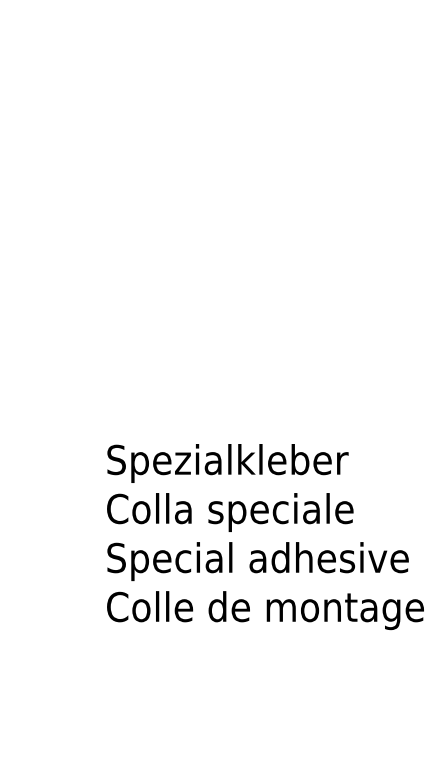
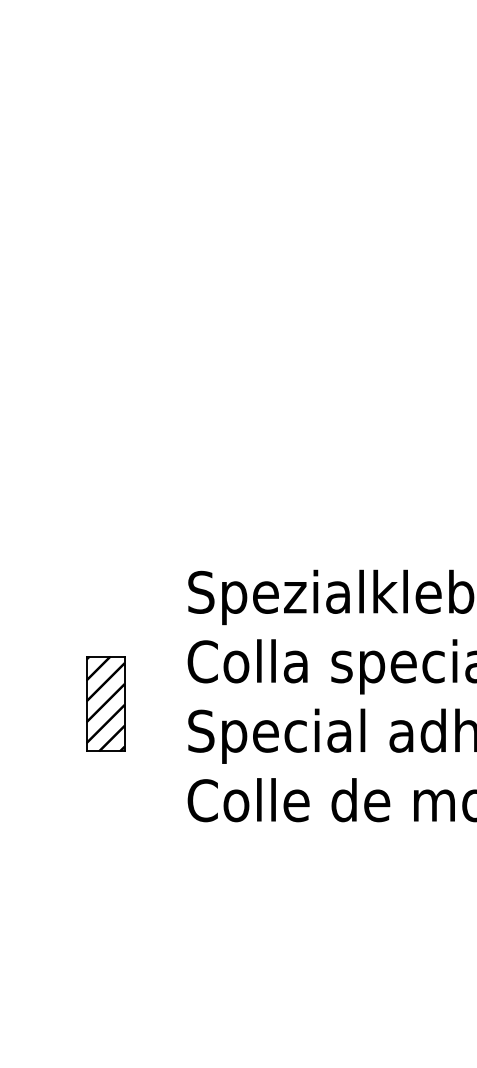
part: (48, 538) -> (104, 703), added

